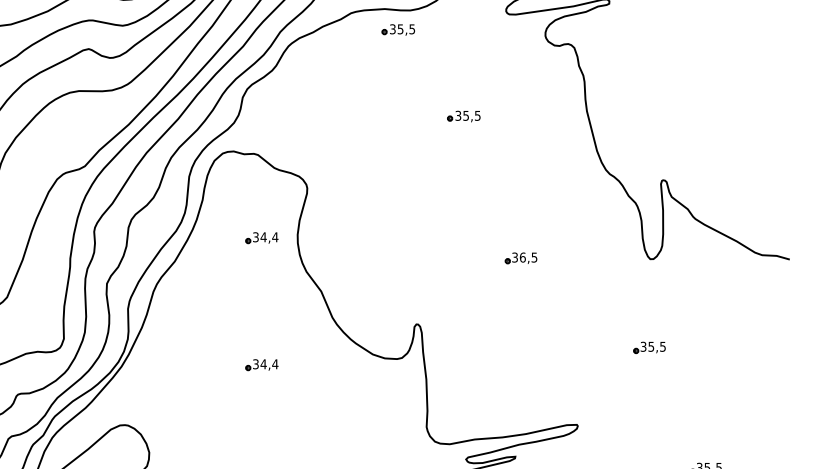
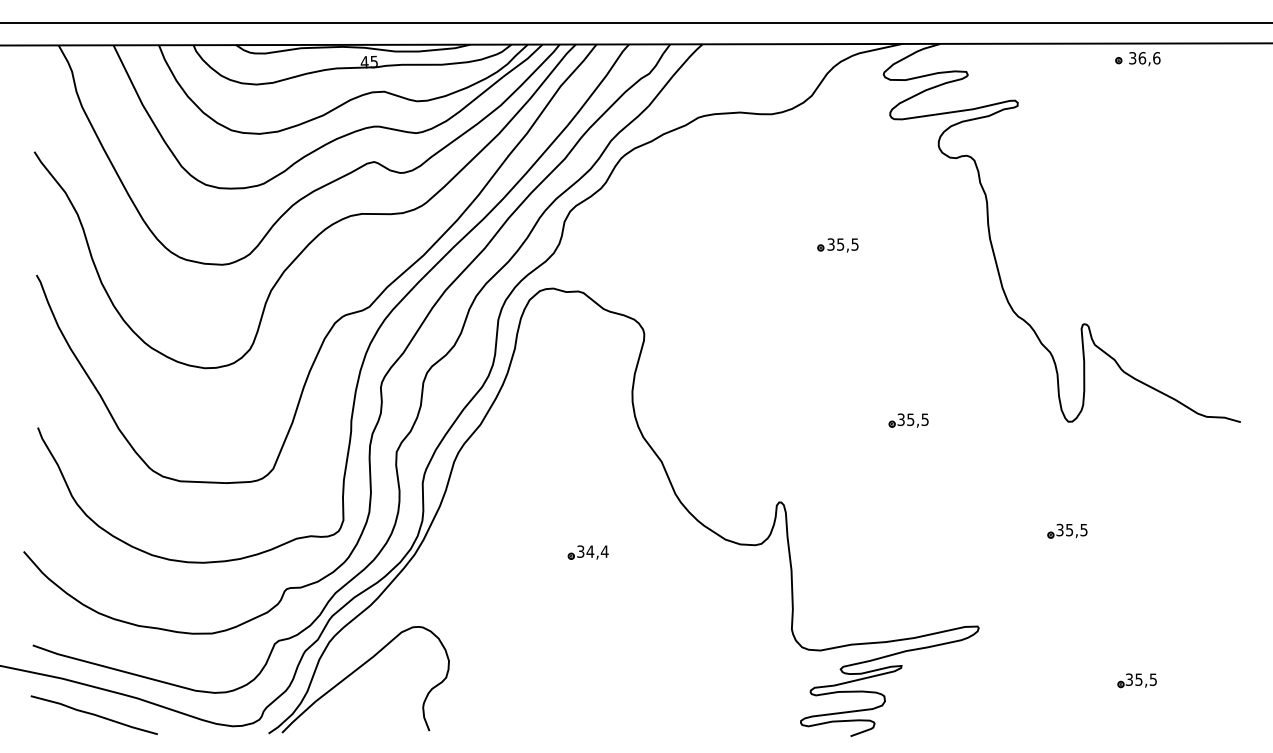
part: (398, 30) -> (756, 138), removed
part: (261, 237) -> (587, 395), removed
text: (522, 257) -> (910, 419), 36,5 -> 35,5

